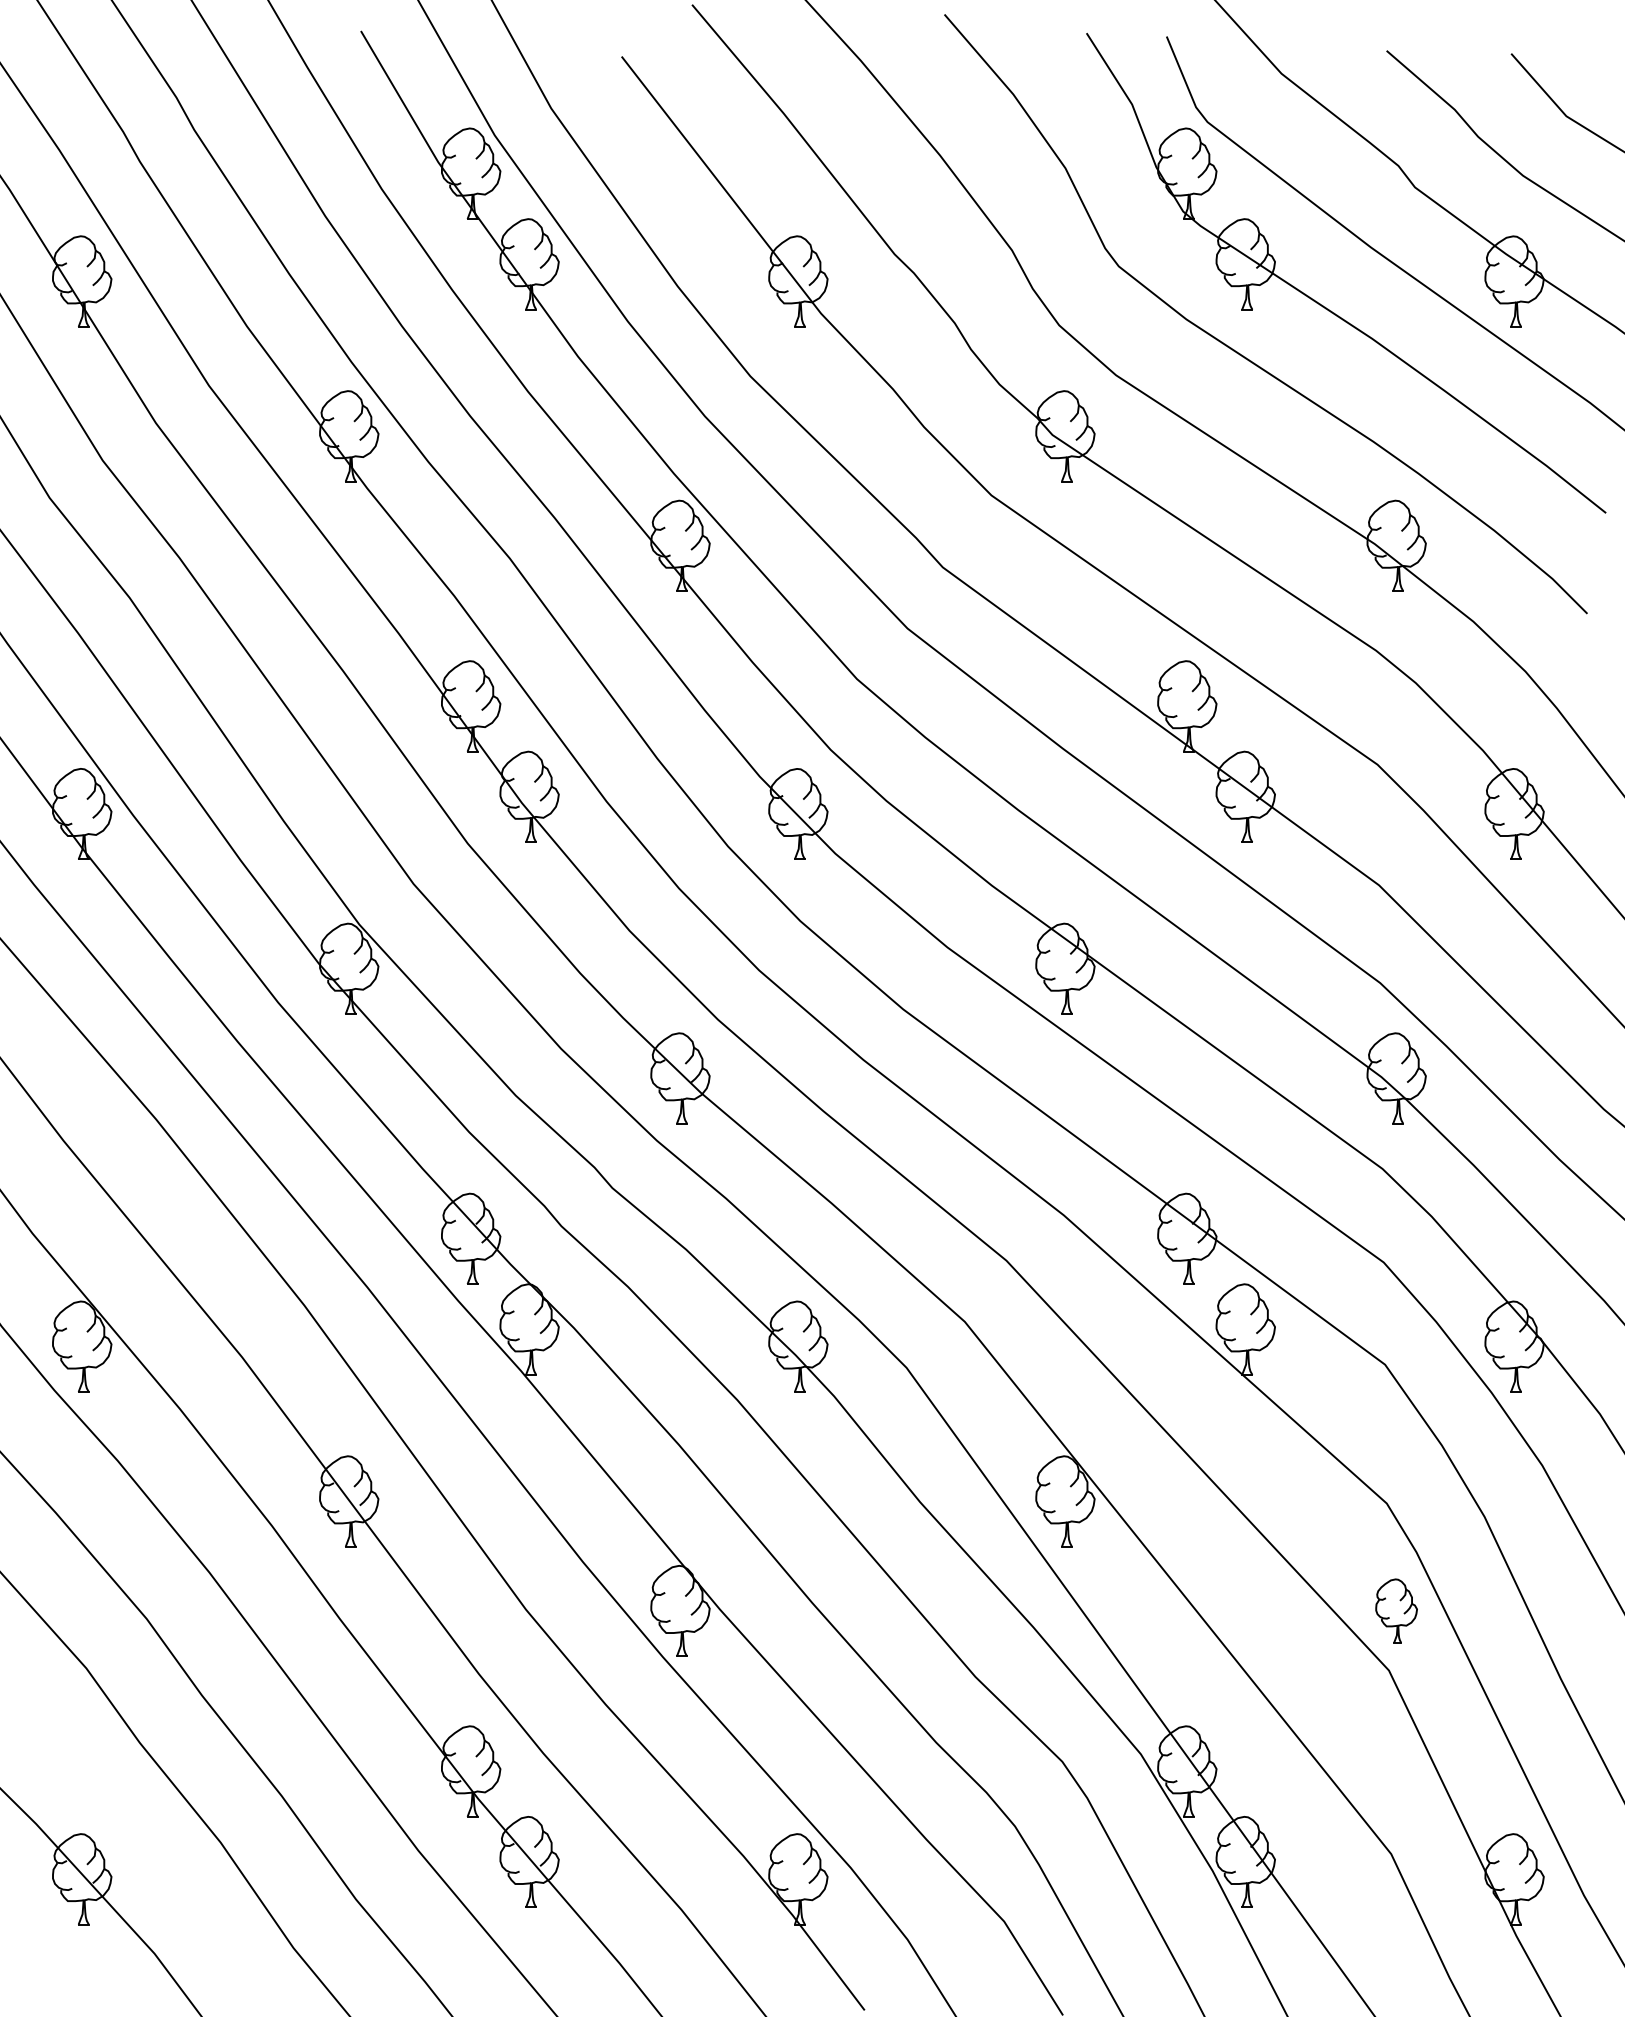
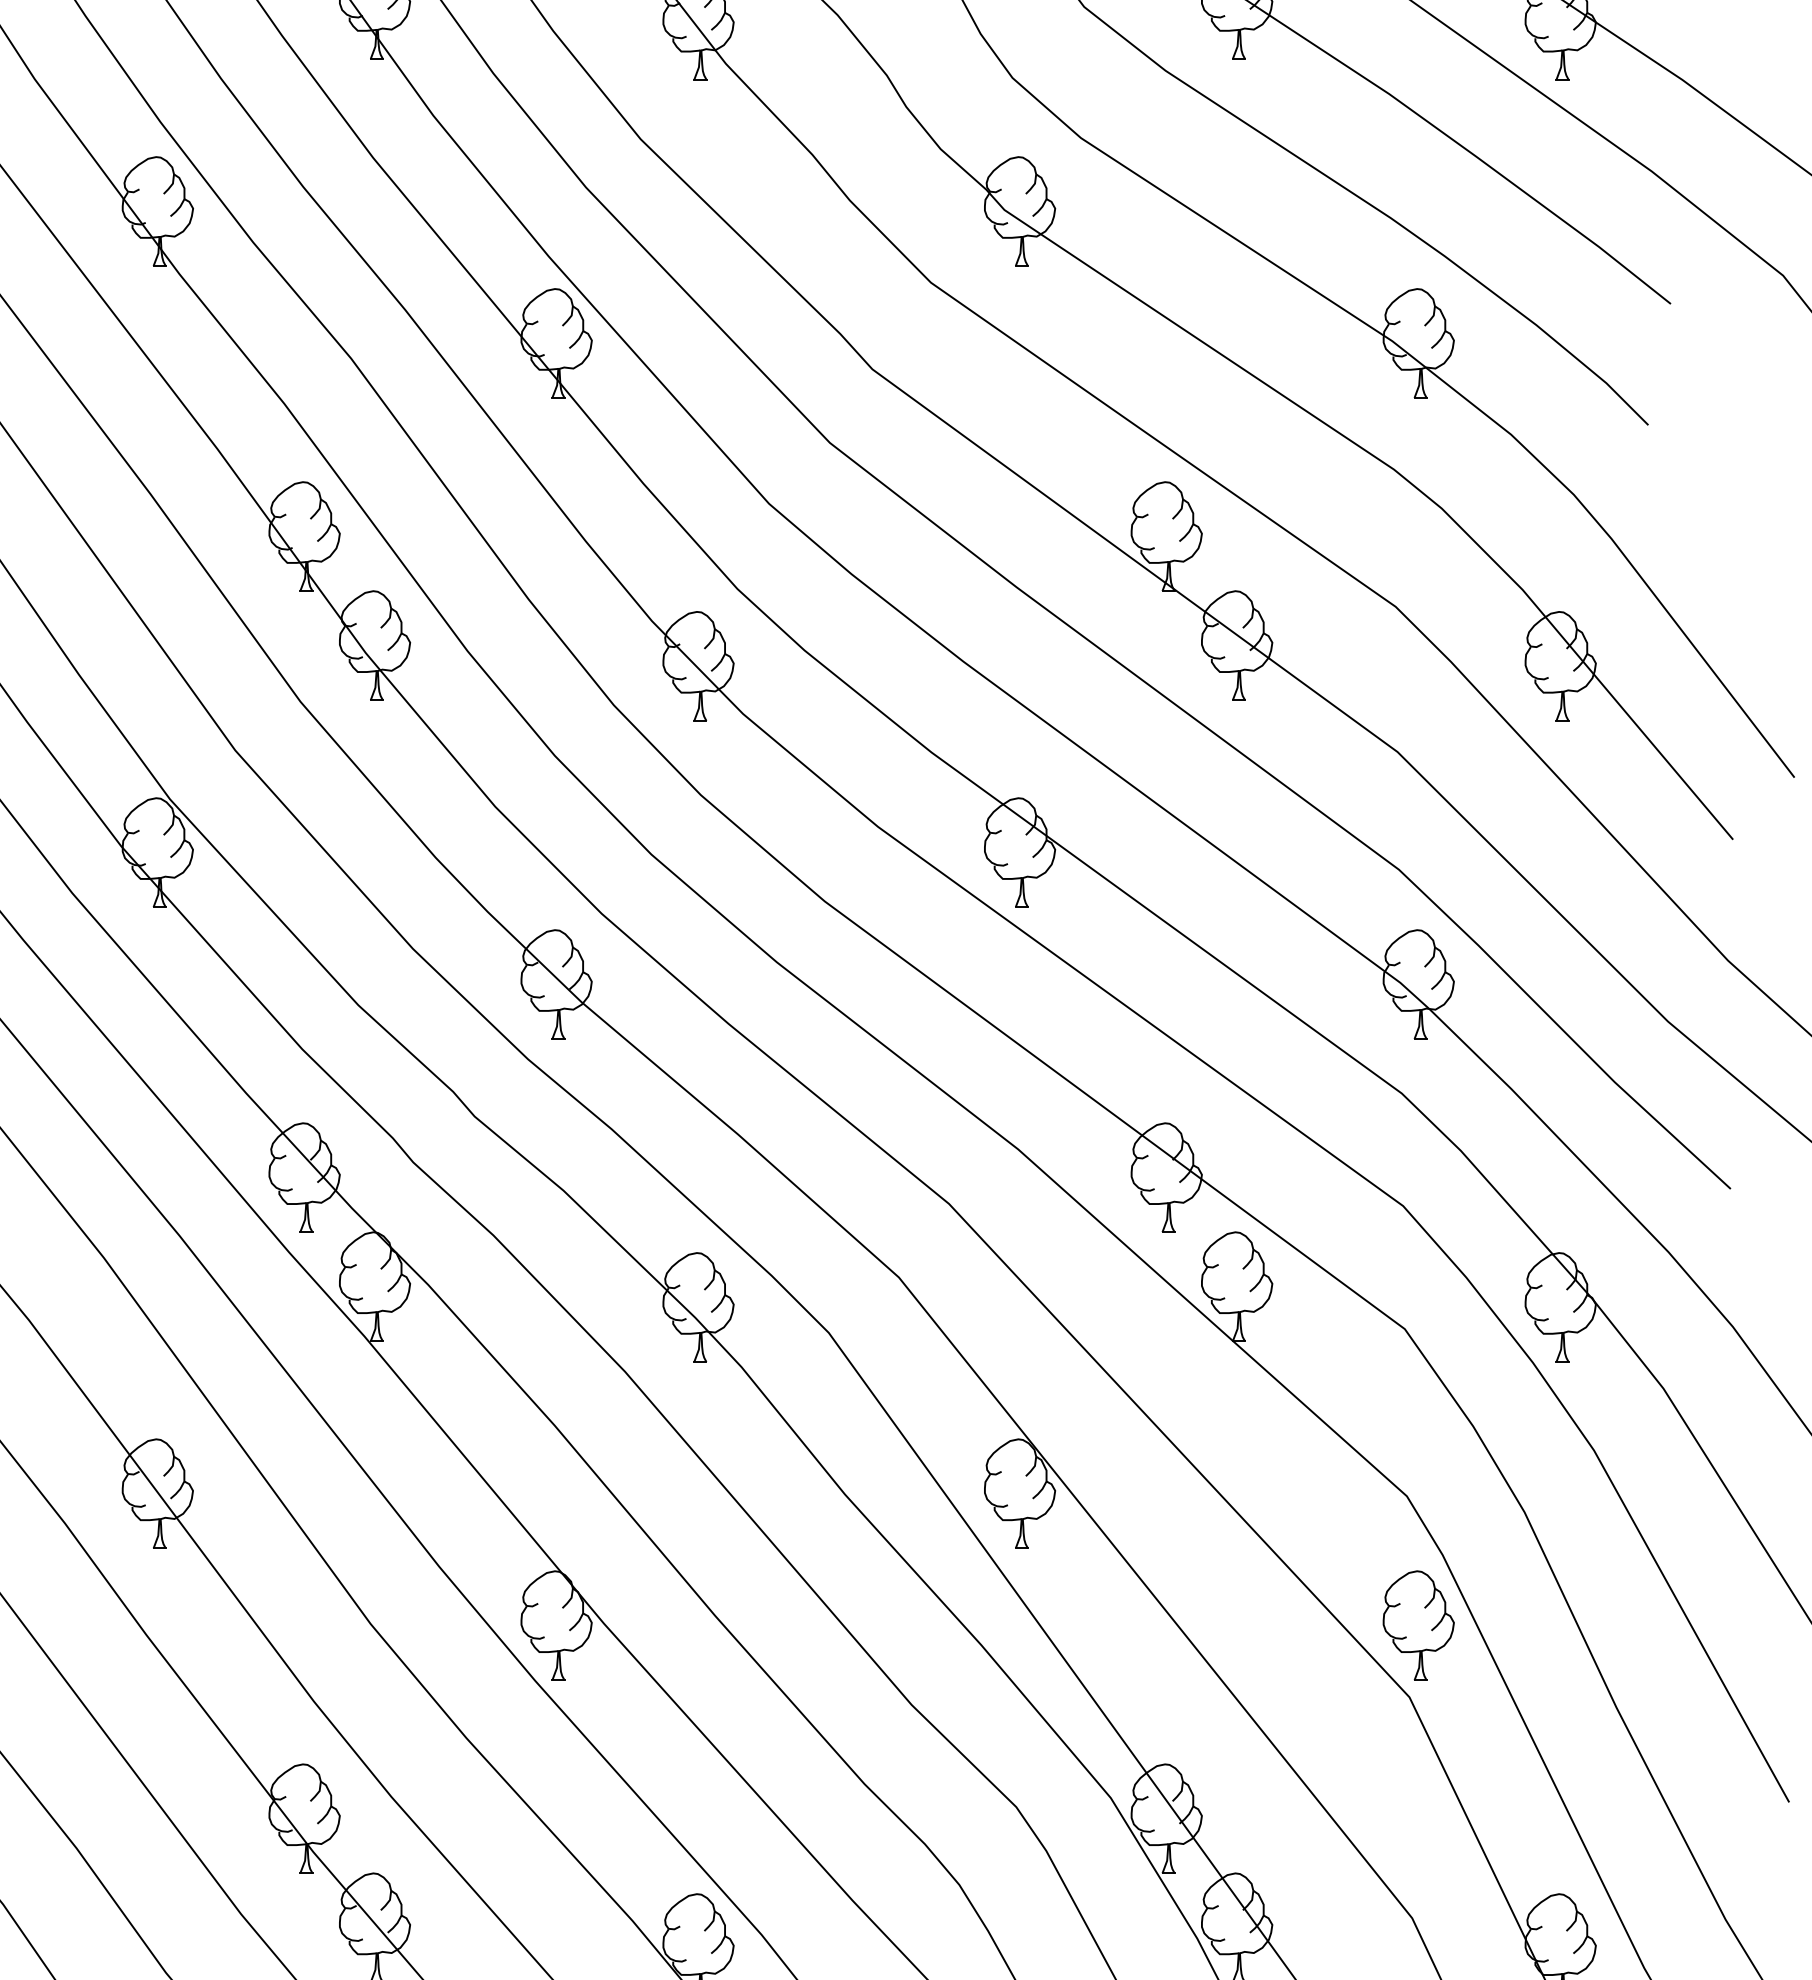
part: (1396, 1610) -> (1418, 1625), size x1.43

